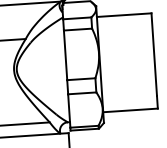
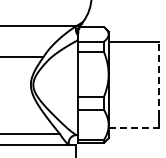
line: (154, 54) -> (158, 79), solid -> dashed
line: (130, 110) -> (133, 128), solid -> dashed

